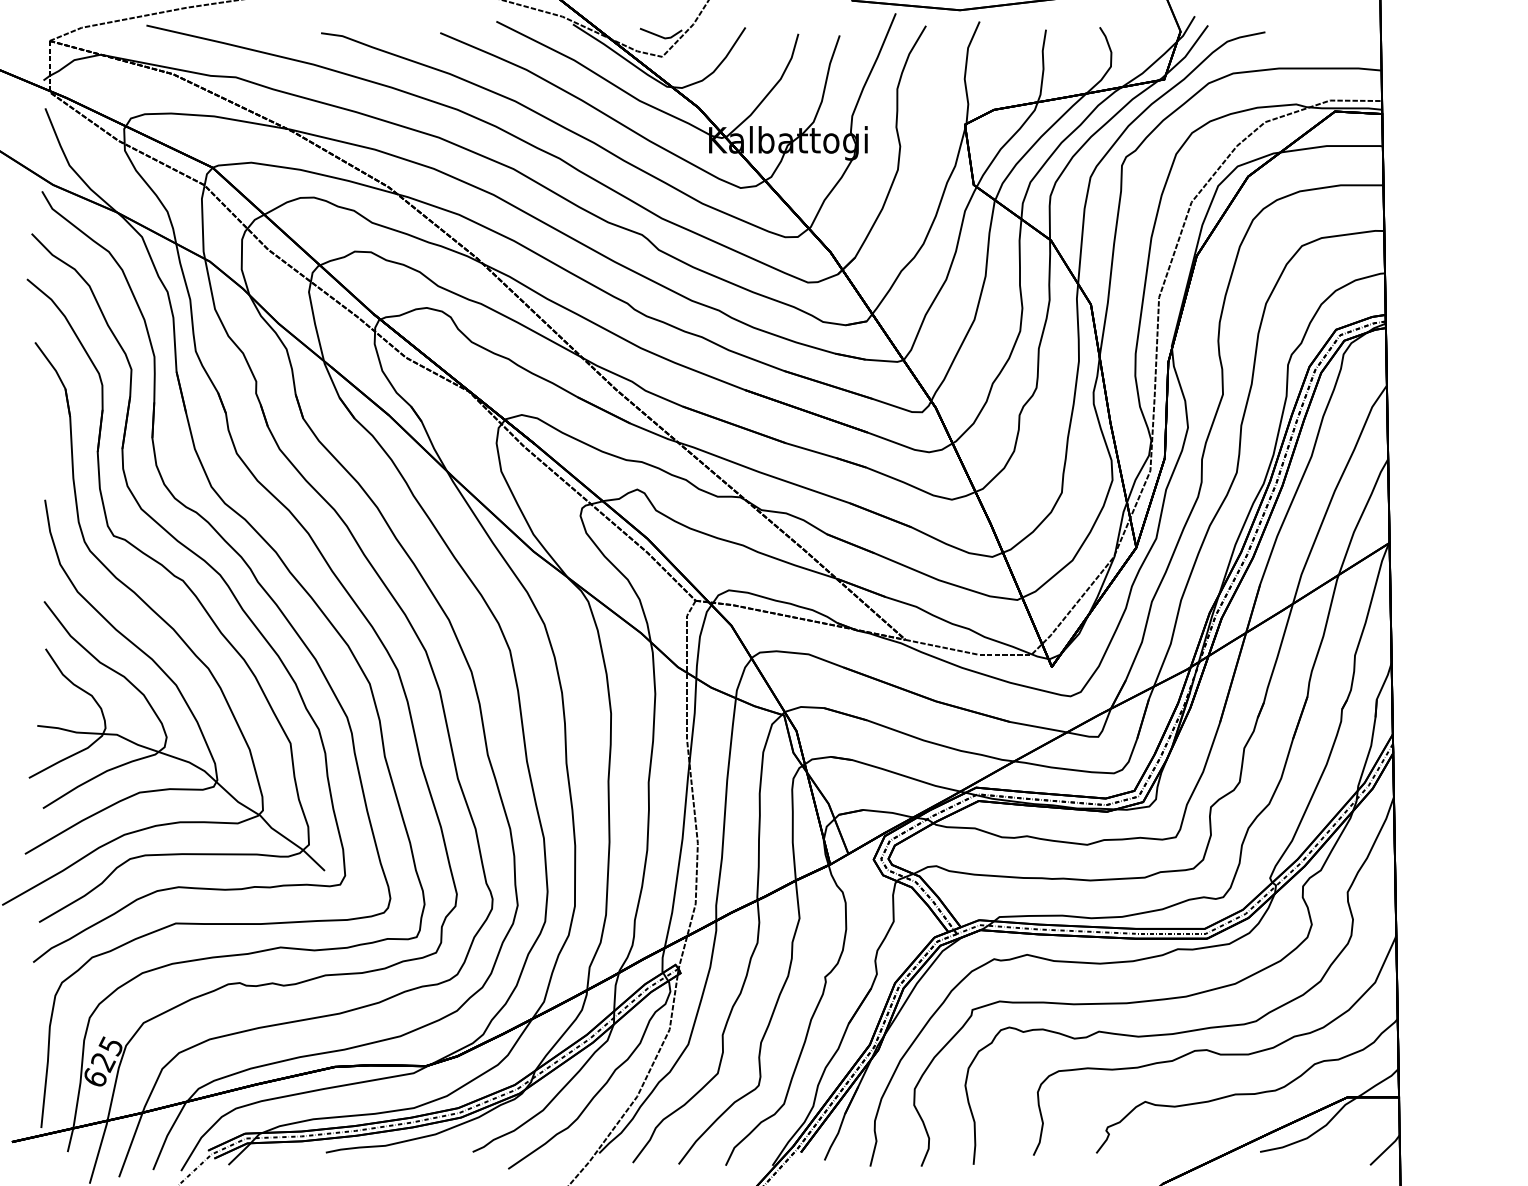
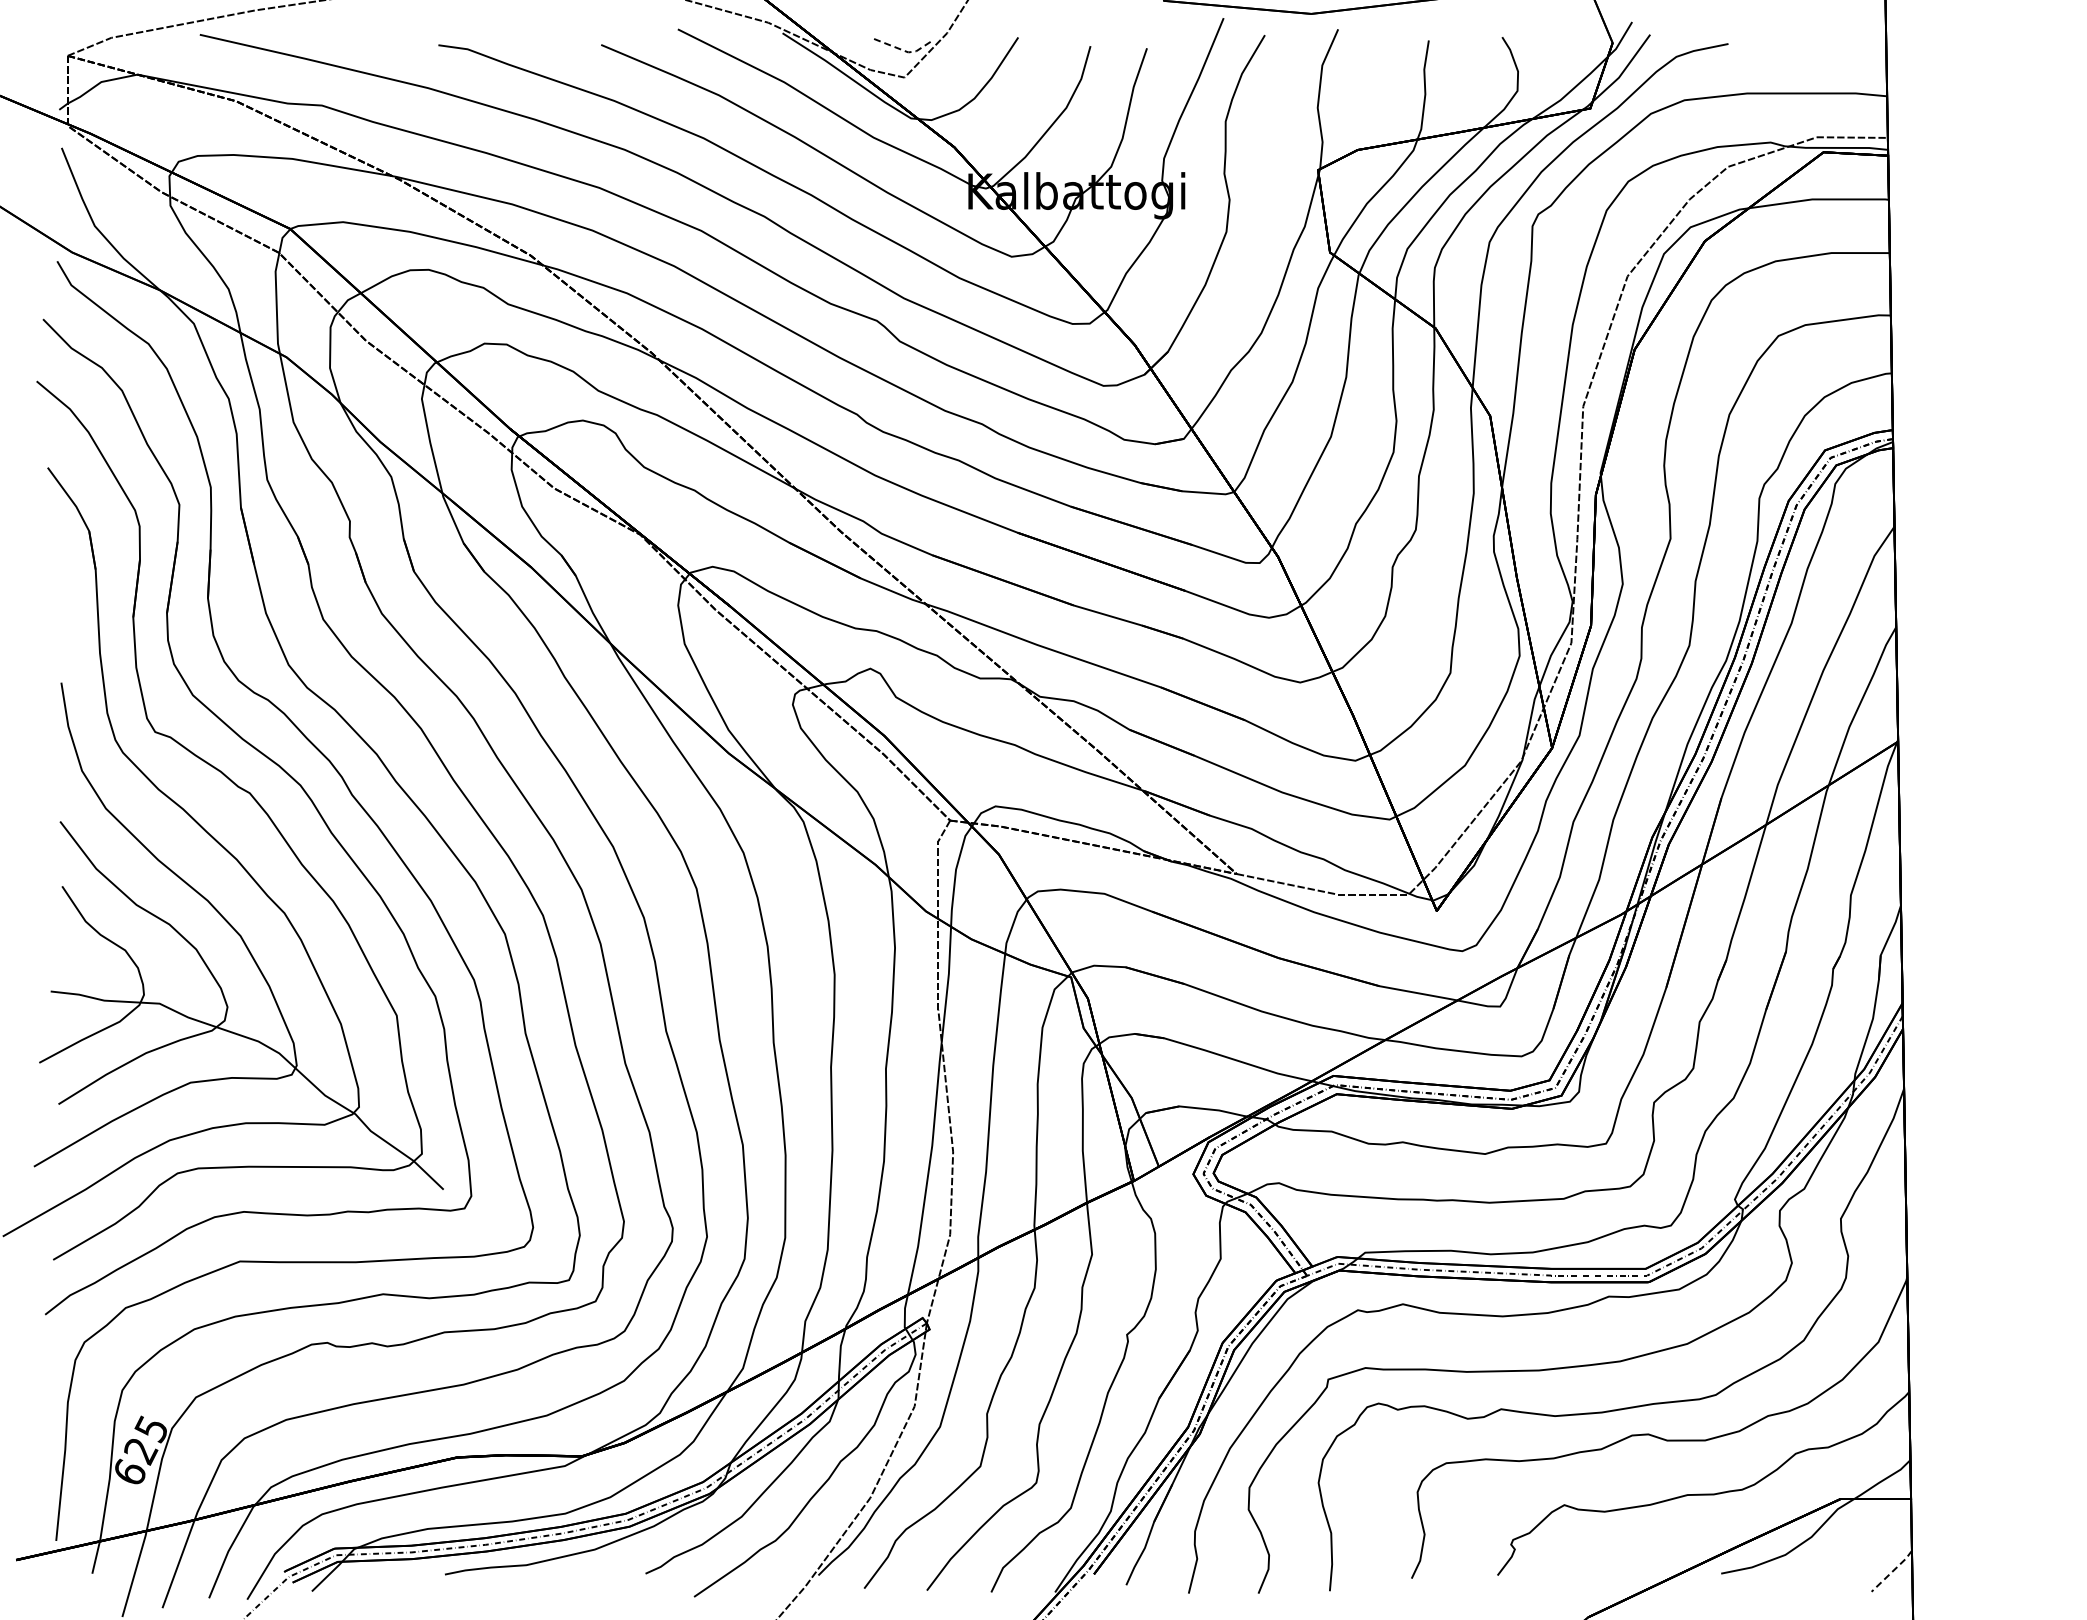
line: (662, 37) -> (904, 50), solid -> dashed
line: (1385, 1150) -> (1892, 1571), solid -> dashed

